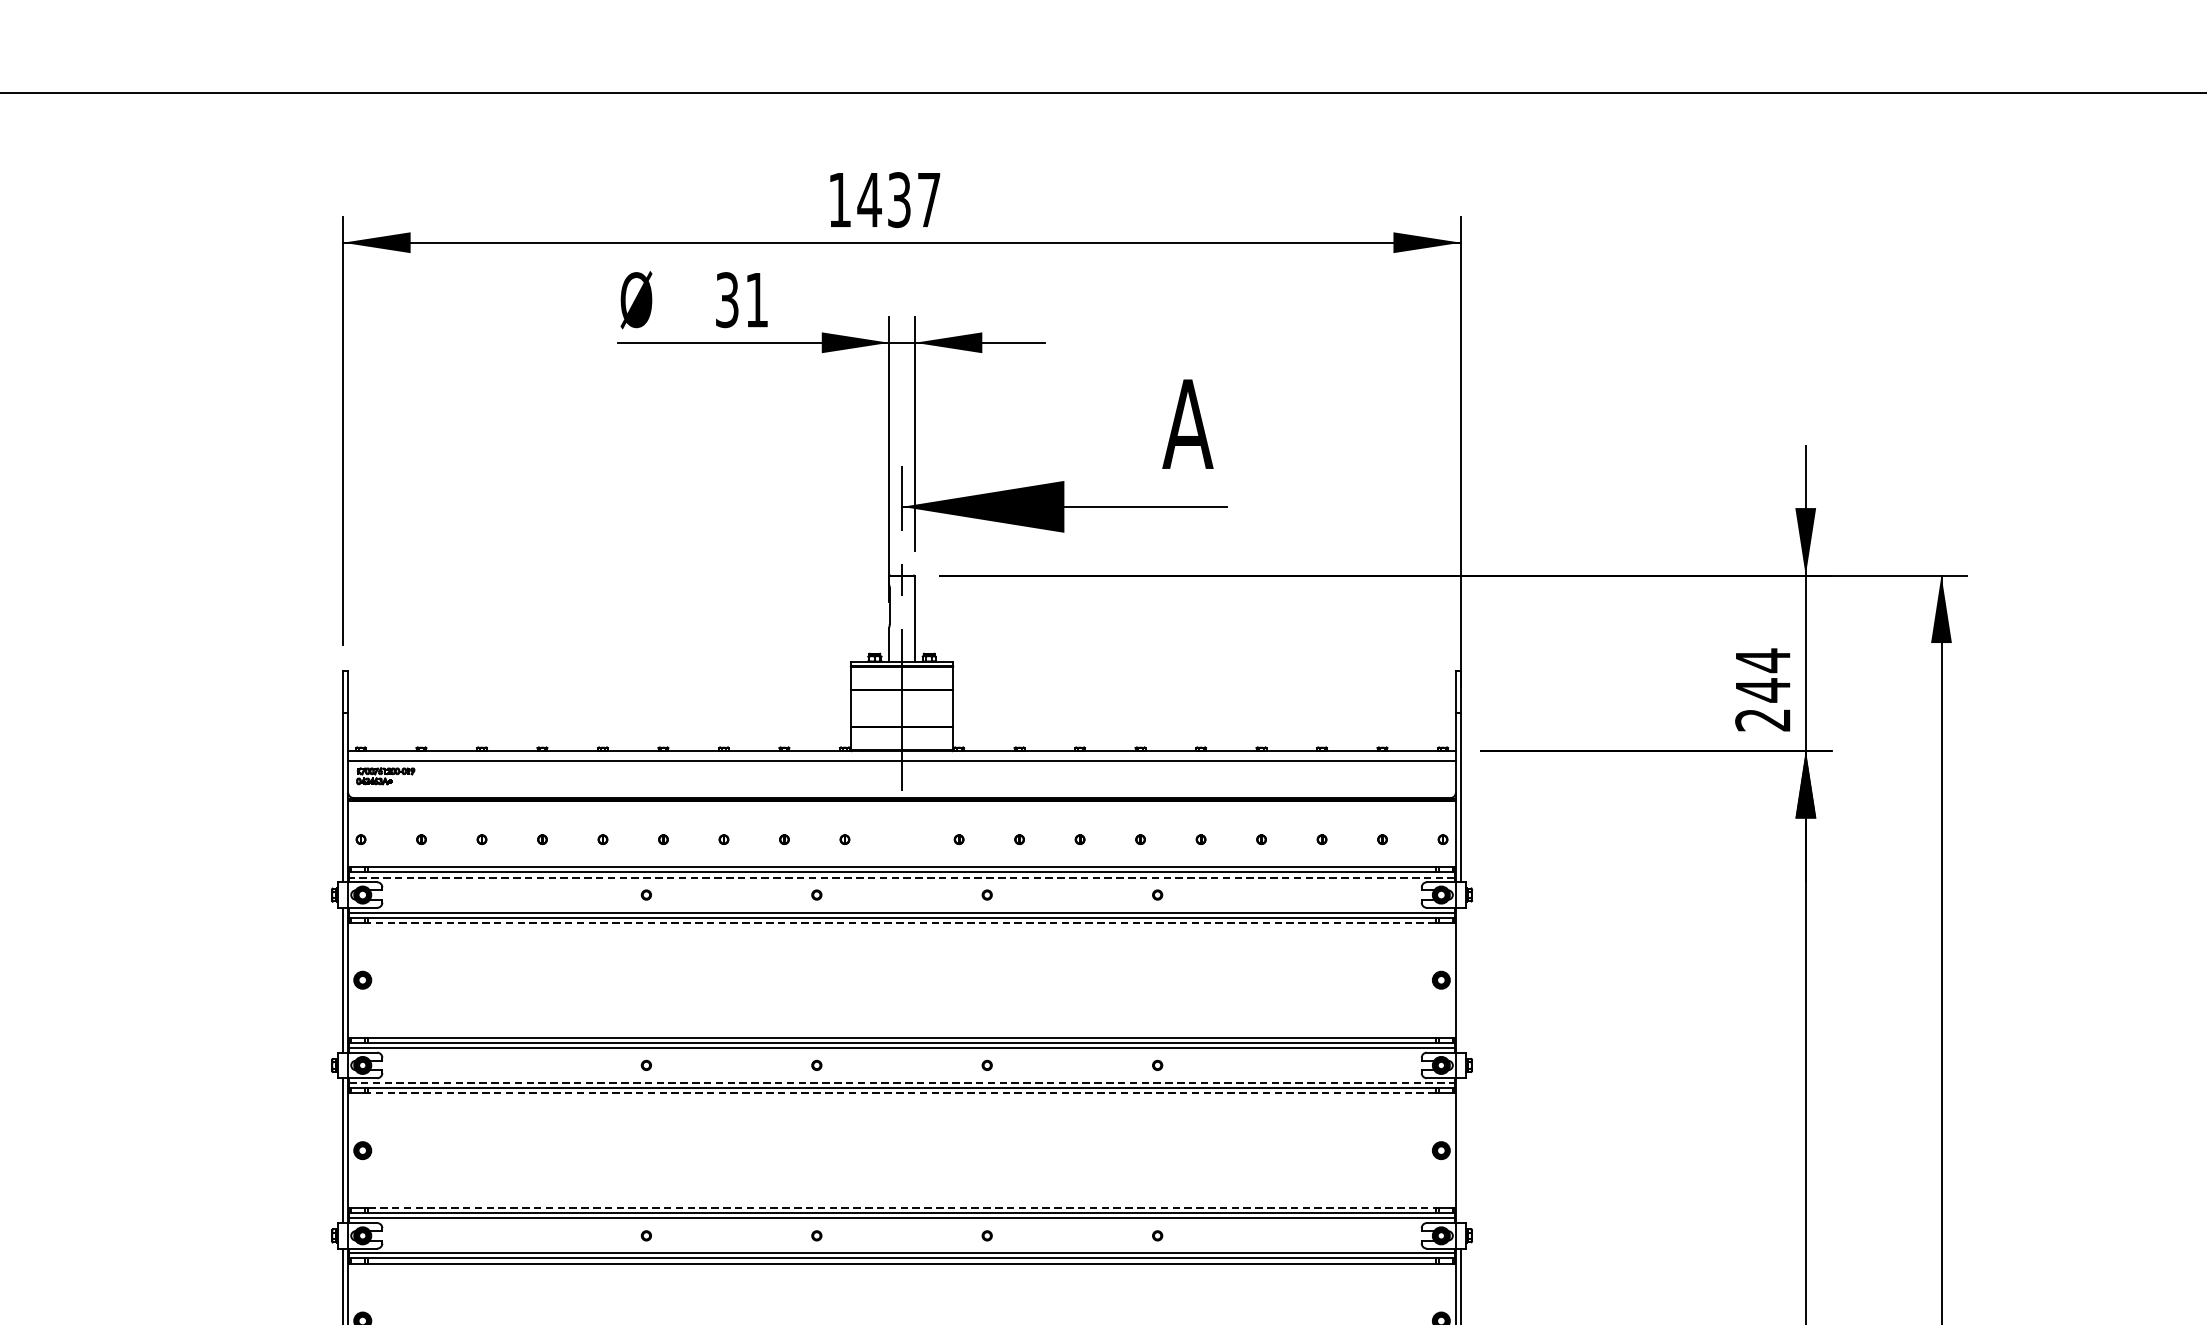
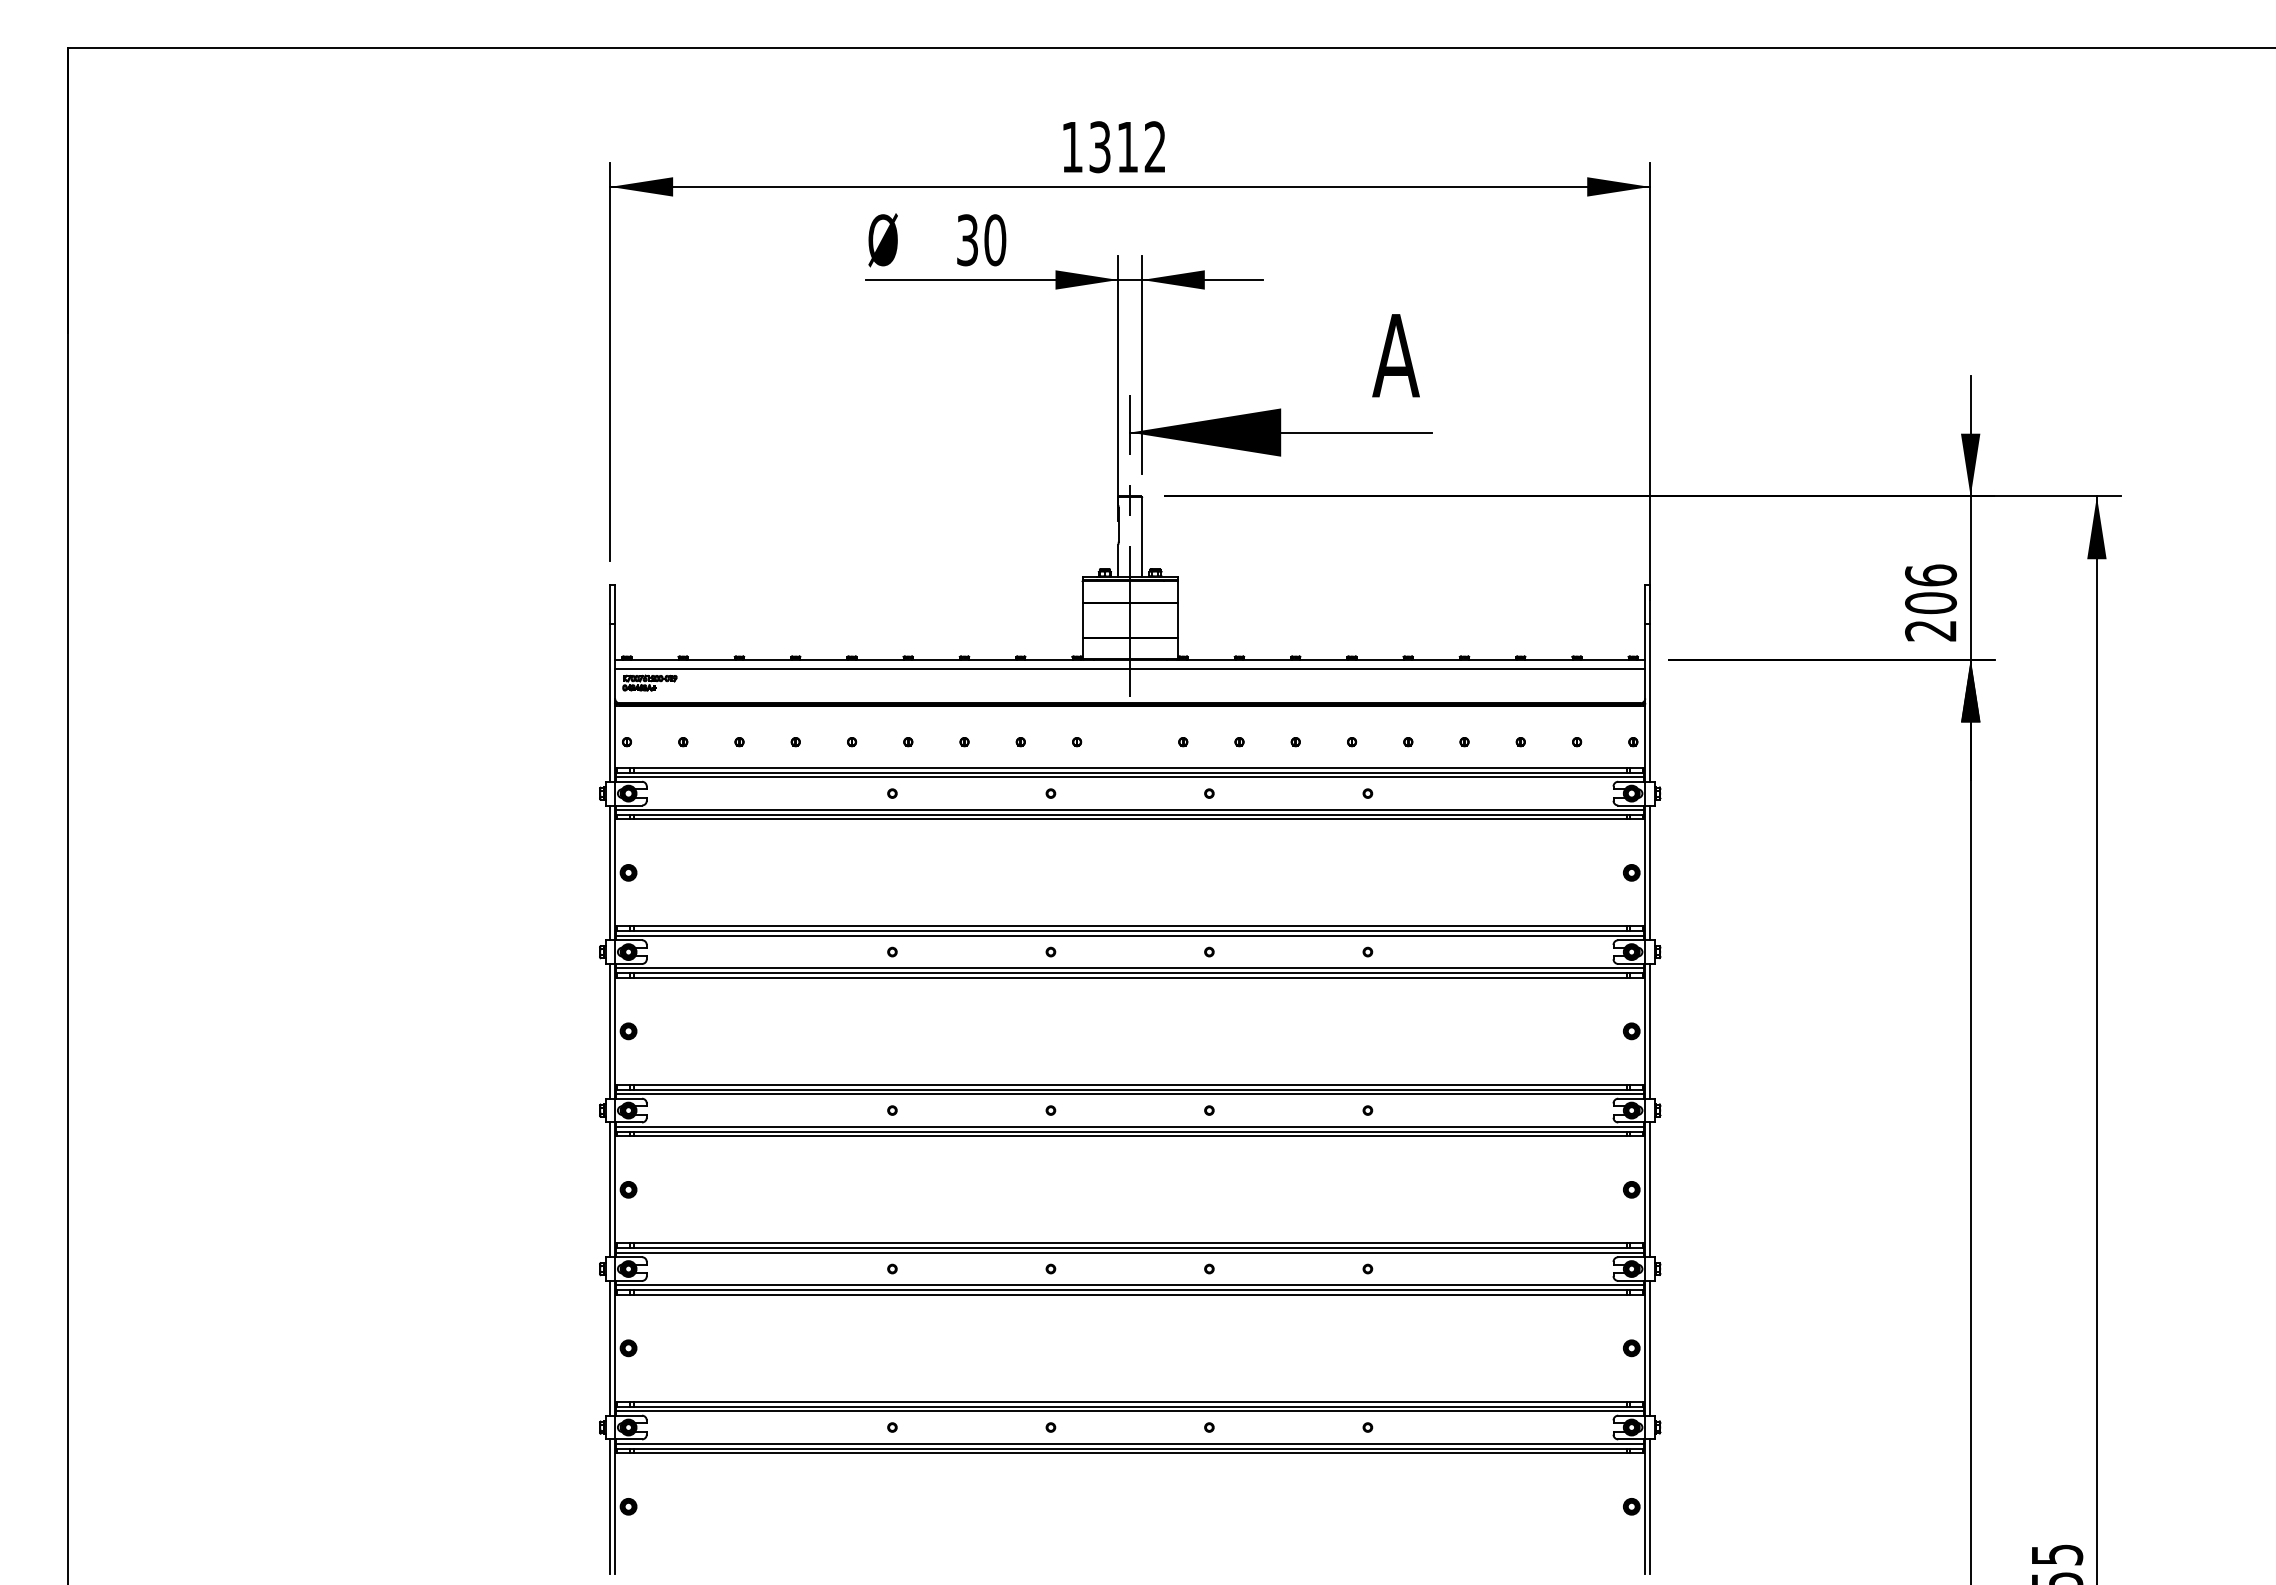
text: (898, 200) -> (1126, 147), 1437 -> 1312
text: (757, 300) -> (995, 240), 31 -> 30
text: (1762, 675) -> (1930, 589), 244 -> 206
line: (901, 877) -> (1129, 777), dashed -> solid
line: (901, 922) -> (1129, 819), dashed -> solid
line: (1460, 979) -> (1649, 872), added
line: (902, 1083) -> (1130, 968), dashed -> solid
line: (901, 1092) -> (1129, 977), dashed -> solid
line: (1460, 1150) -> (1649, 1031), added
line: (902, 1207) -> (1130, 1084), dashed -> solid

